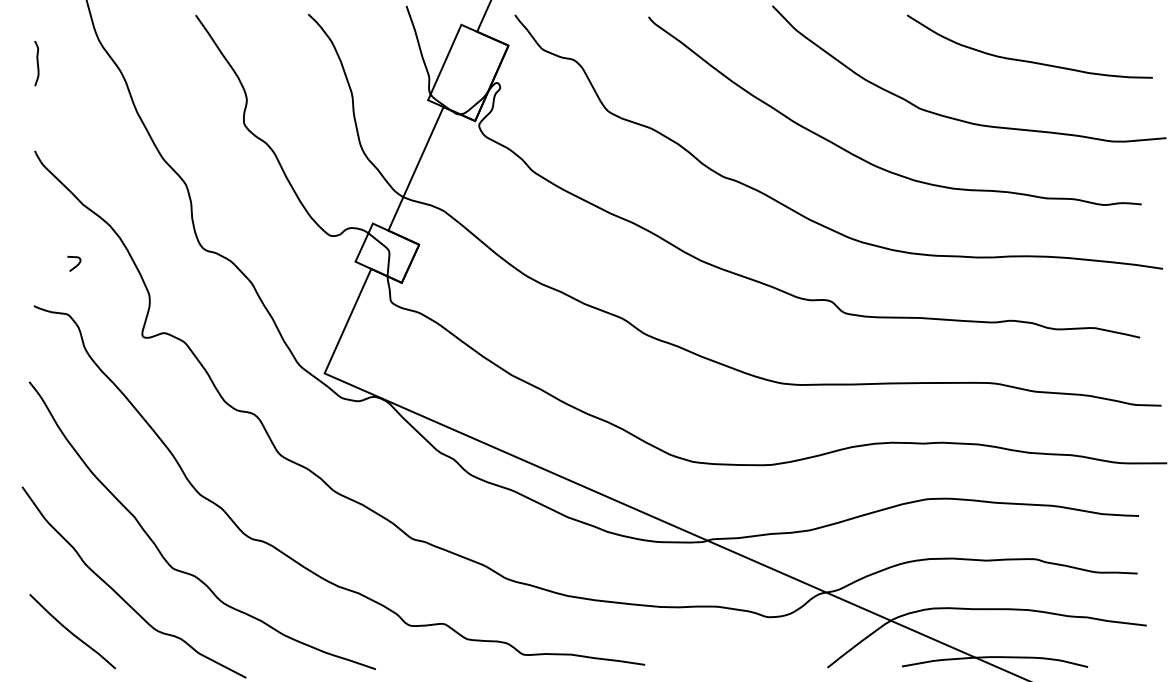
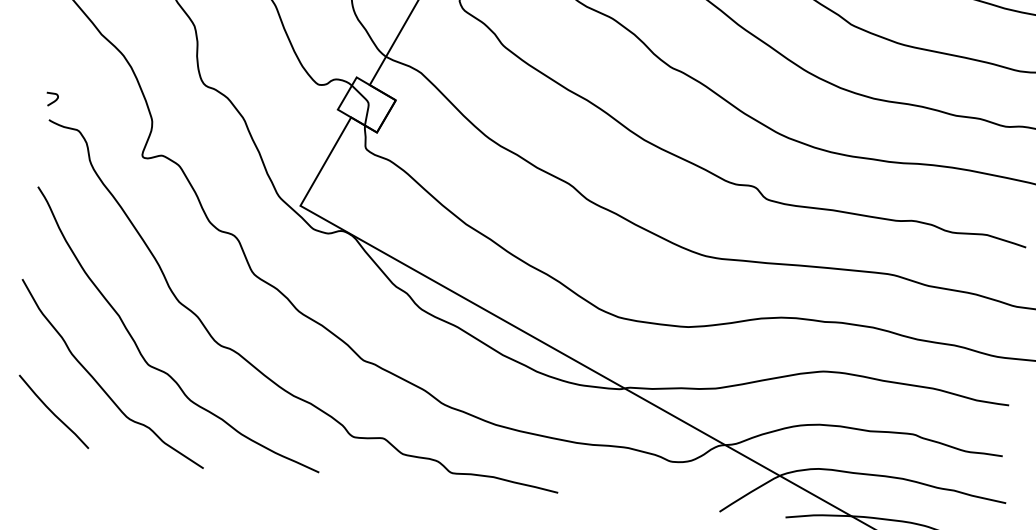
curve: (75, 265) -> (53, 101), moved

